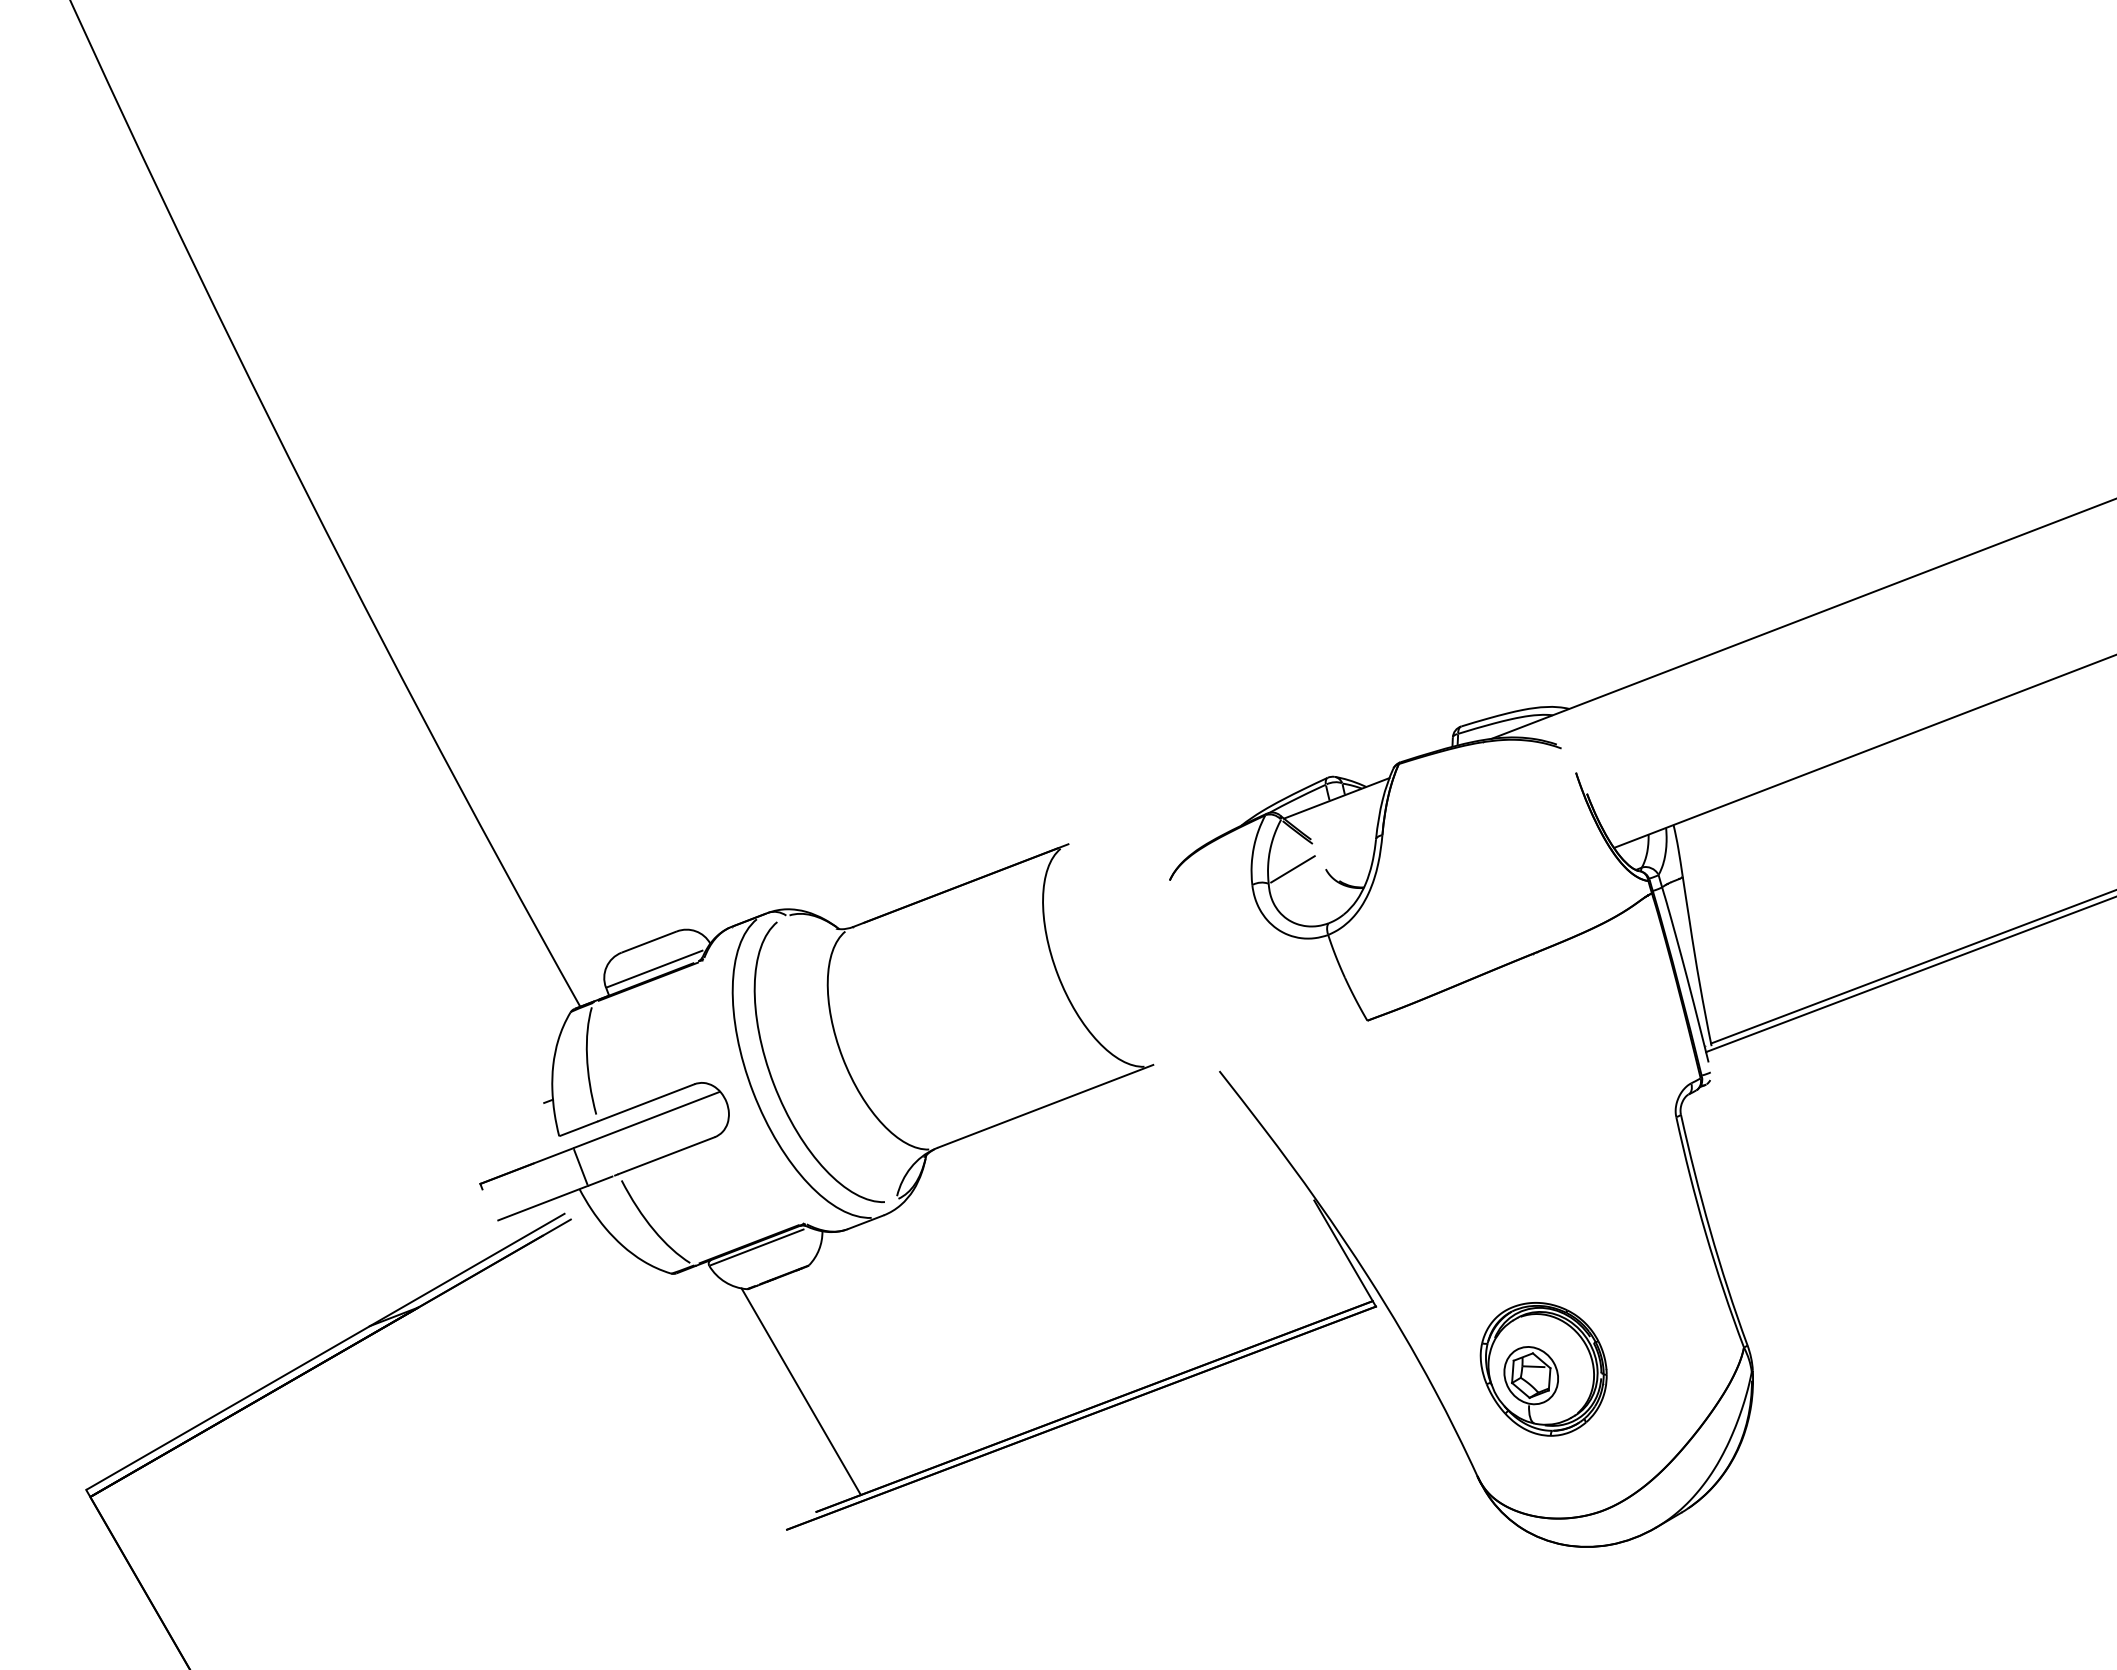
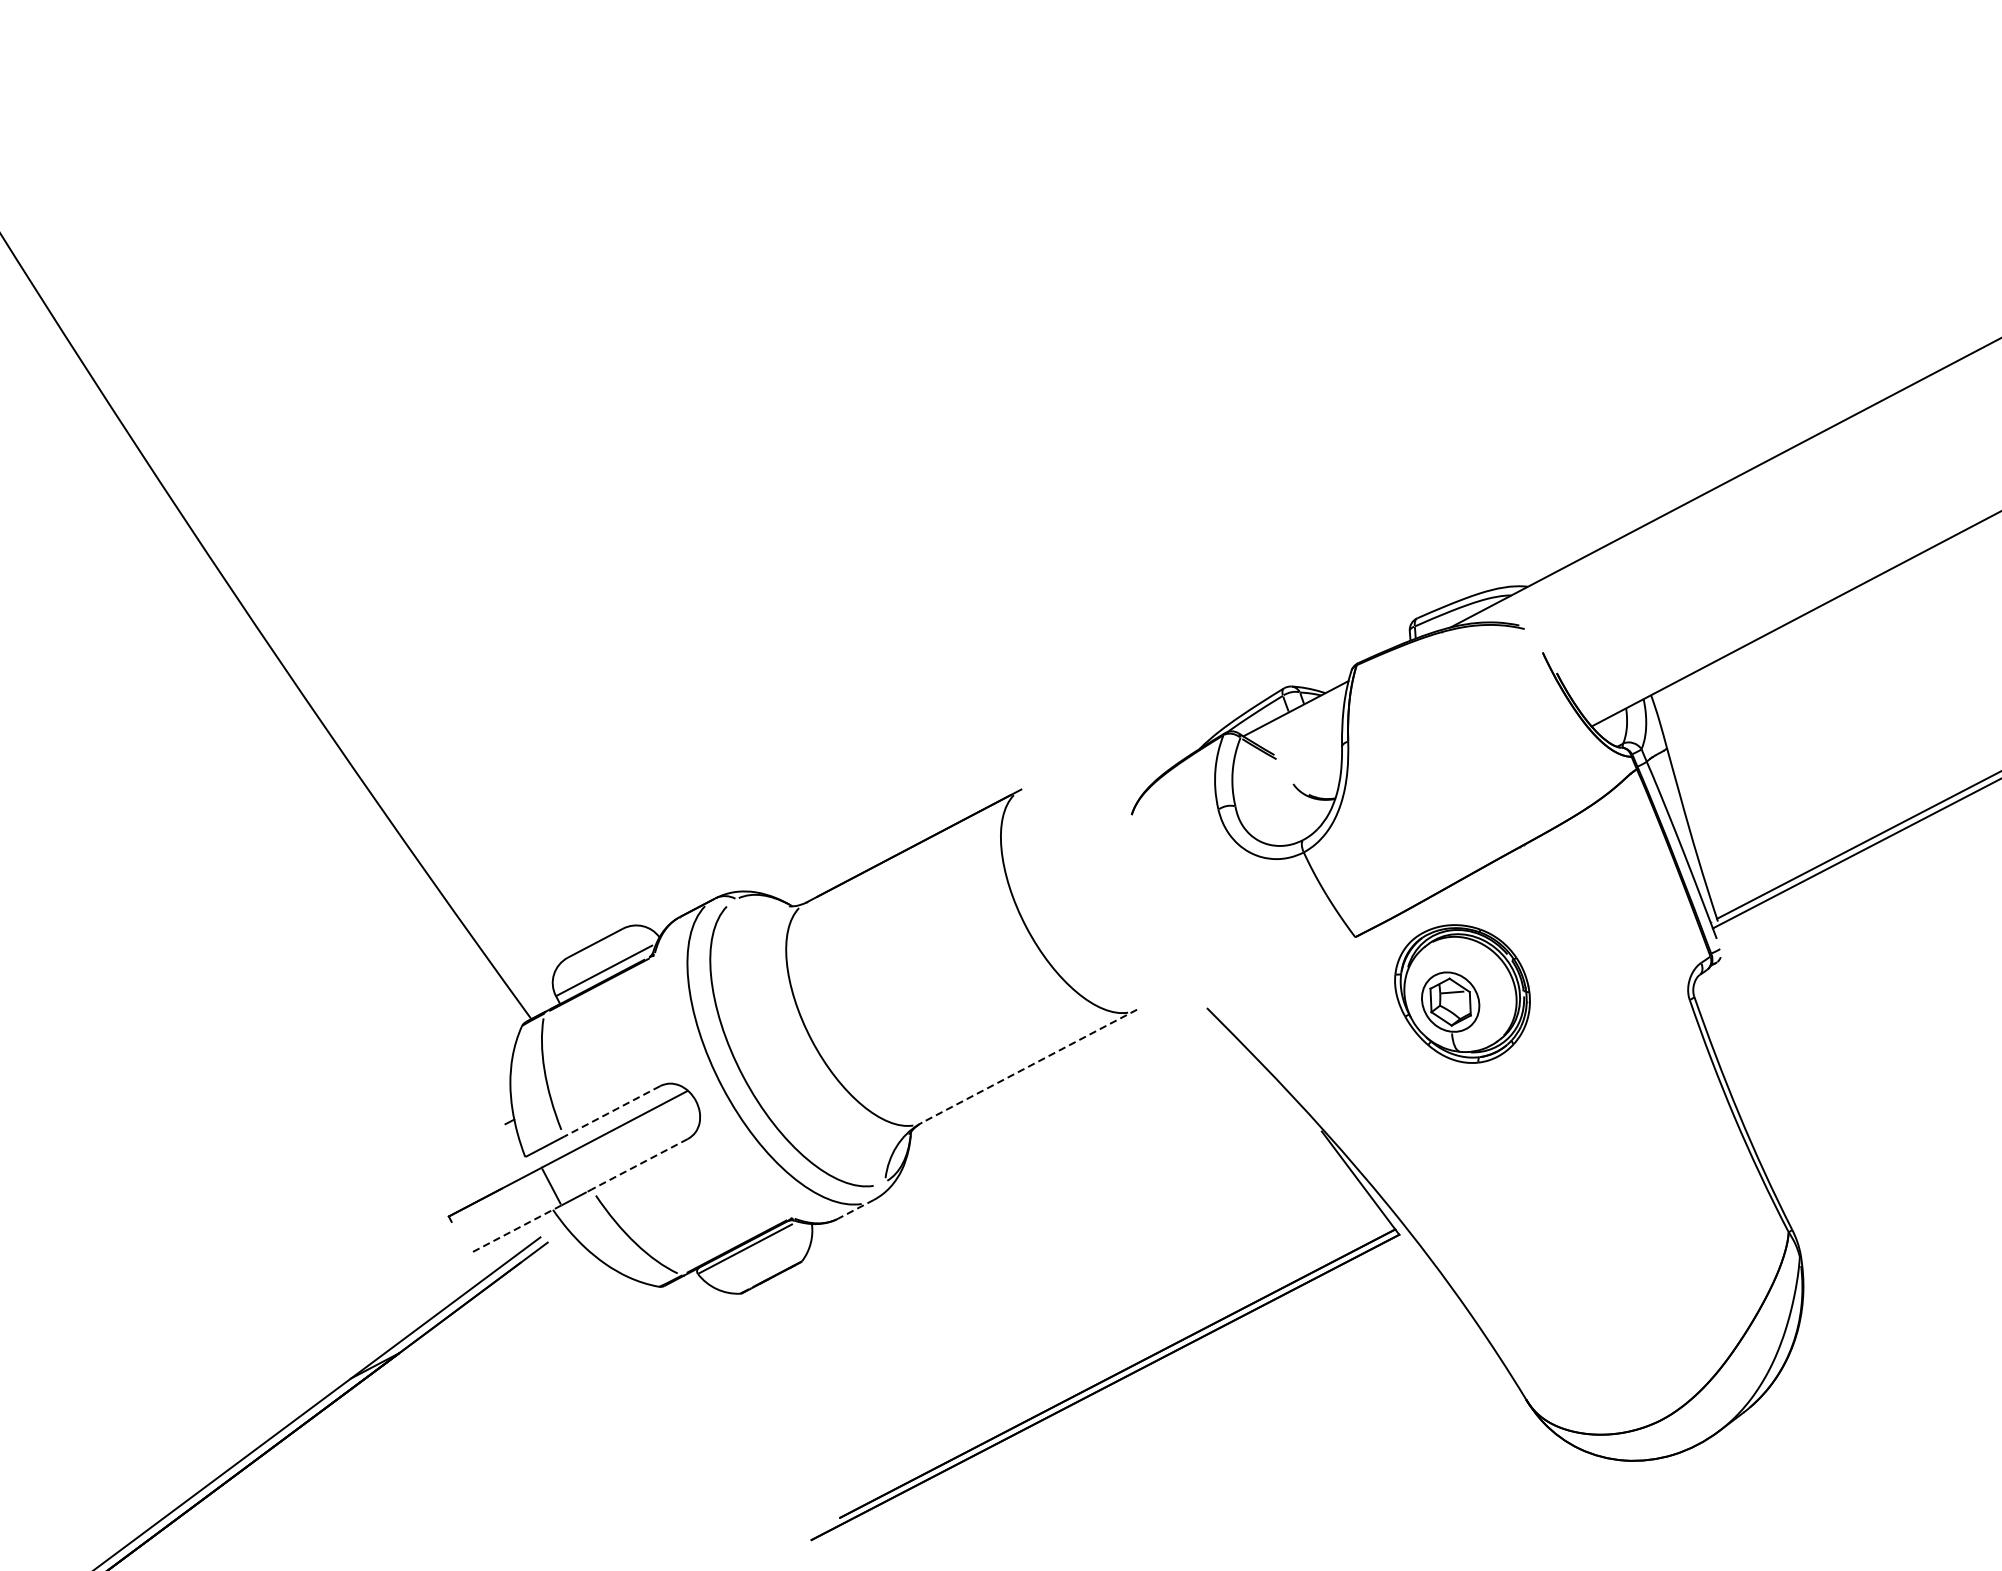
line: (1292, 869) -> (1258, 788), removed
line: (646, 1102) -> (612, 1111), solid -> dashed
line: (1045, 1106) -> (1029, 1066), solid -> dashed
line: (666, 1155) -> (639, 1163), solid -> dashed
line: (542, 1203) -> (516, 1229), solid -> dashed
line: (865, 1222) -> (855, 1209), solid -> dashed
part: (1543, 1369) -> (1462, 994), moved
line: (800, 1391) -> (808, 1394), removed

